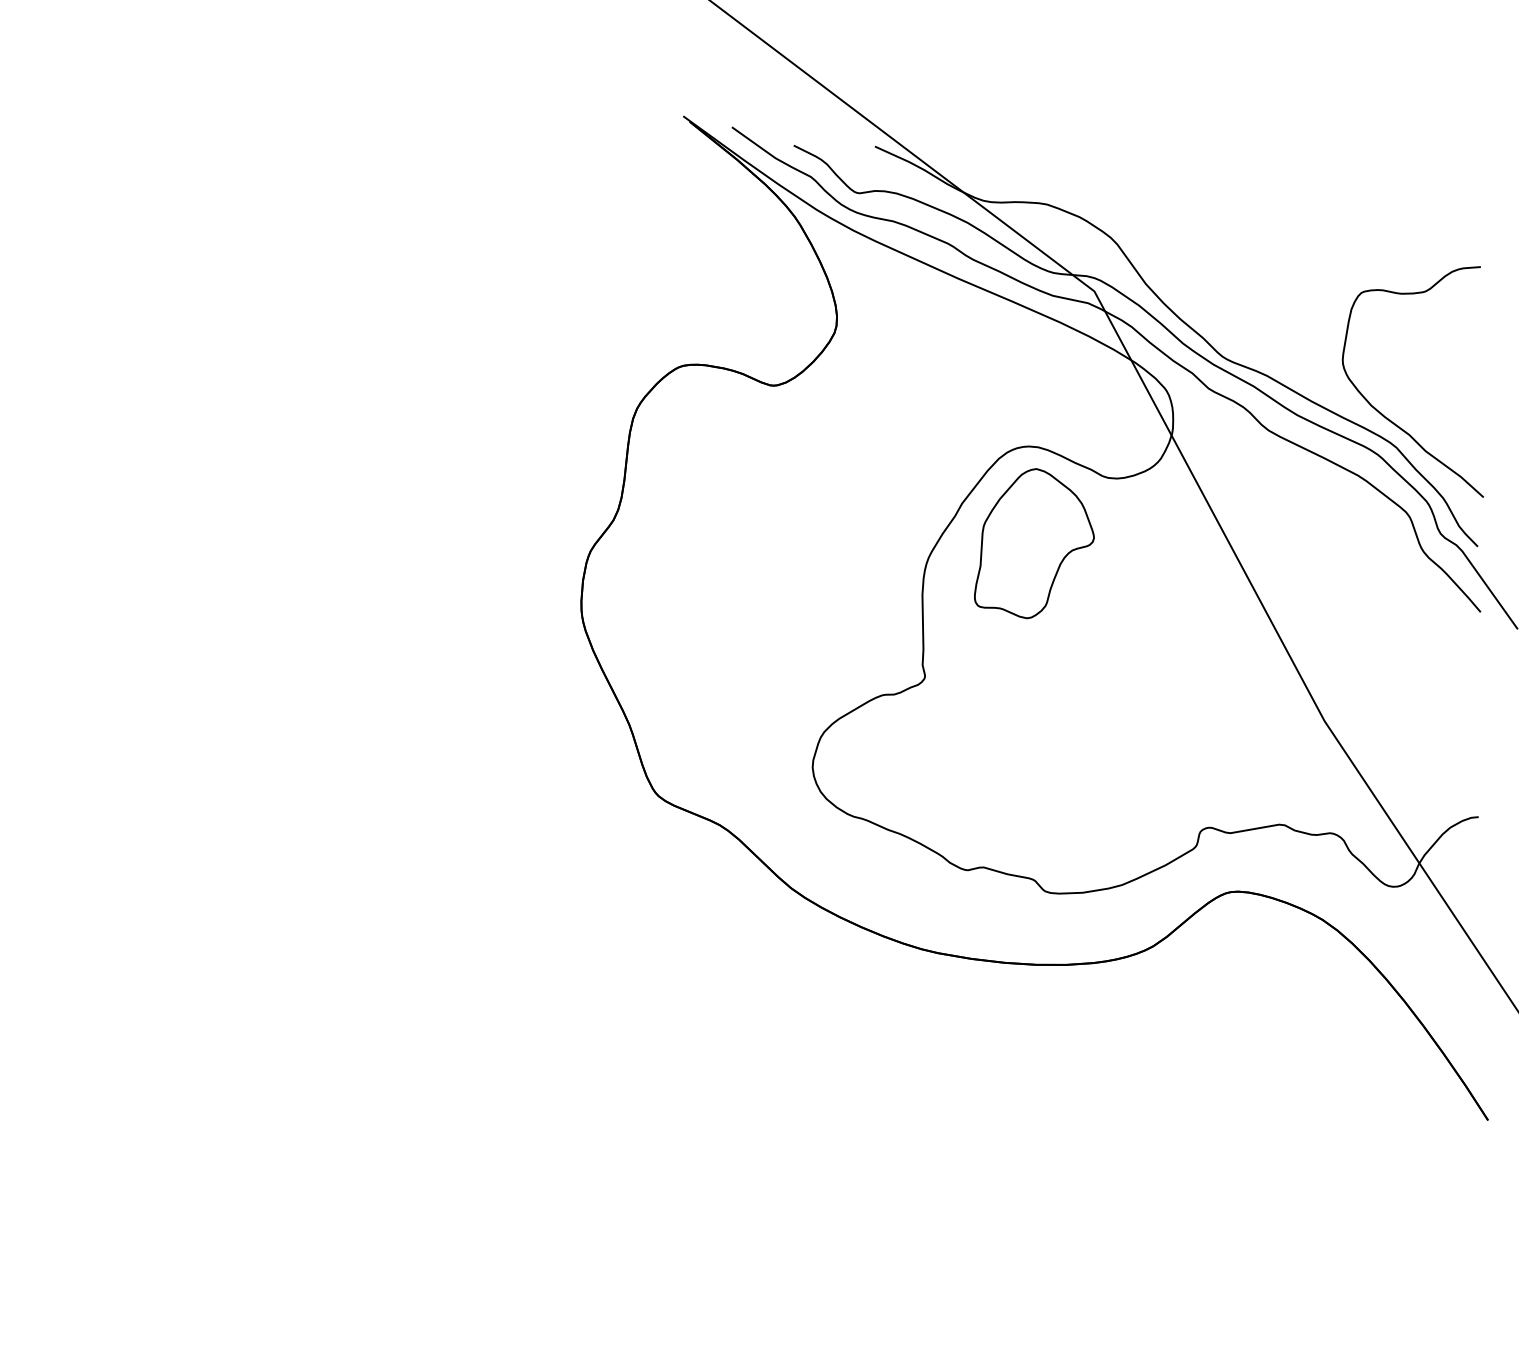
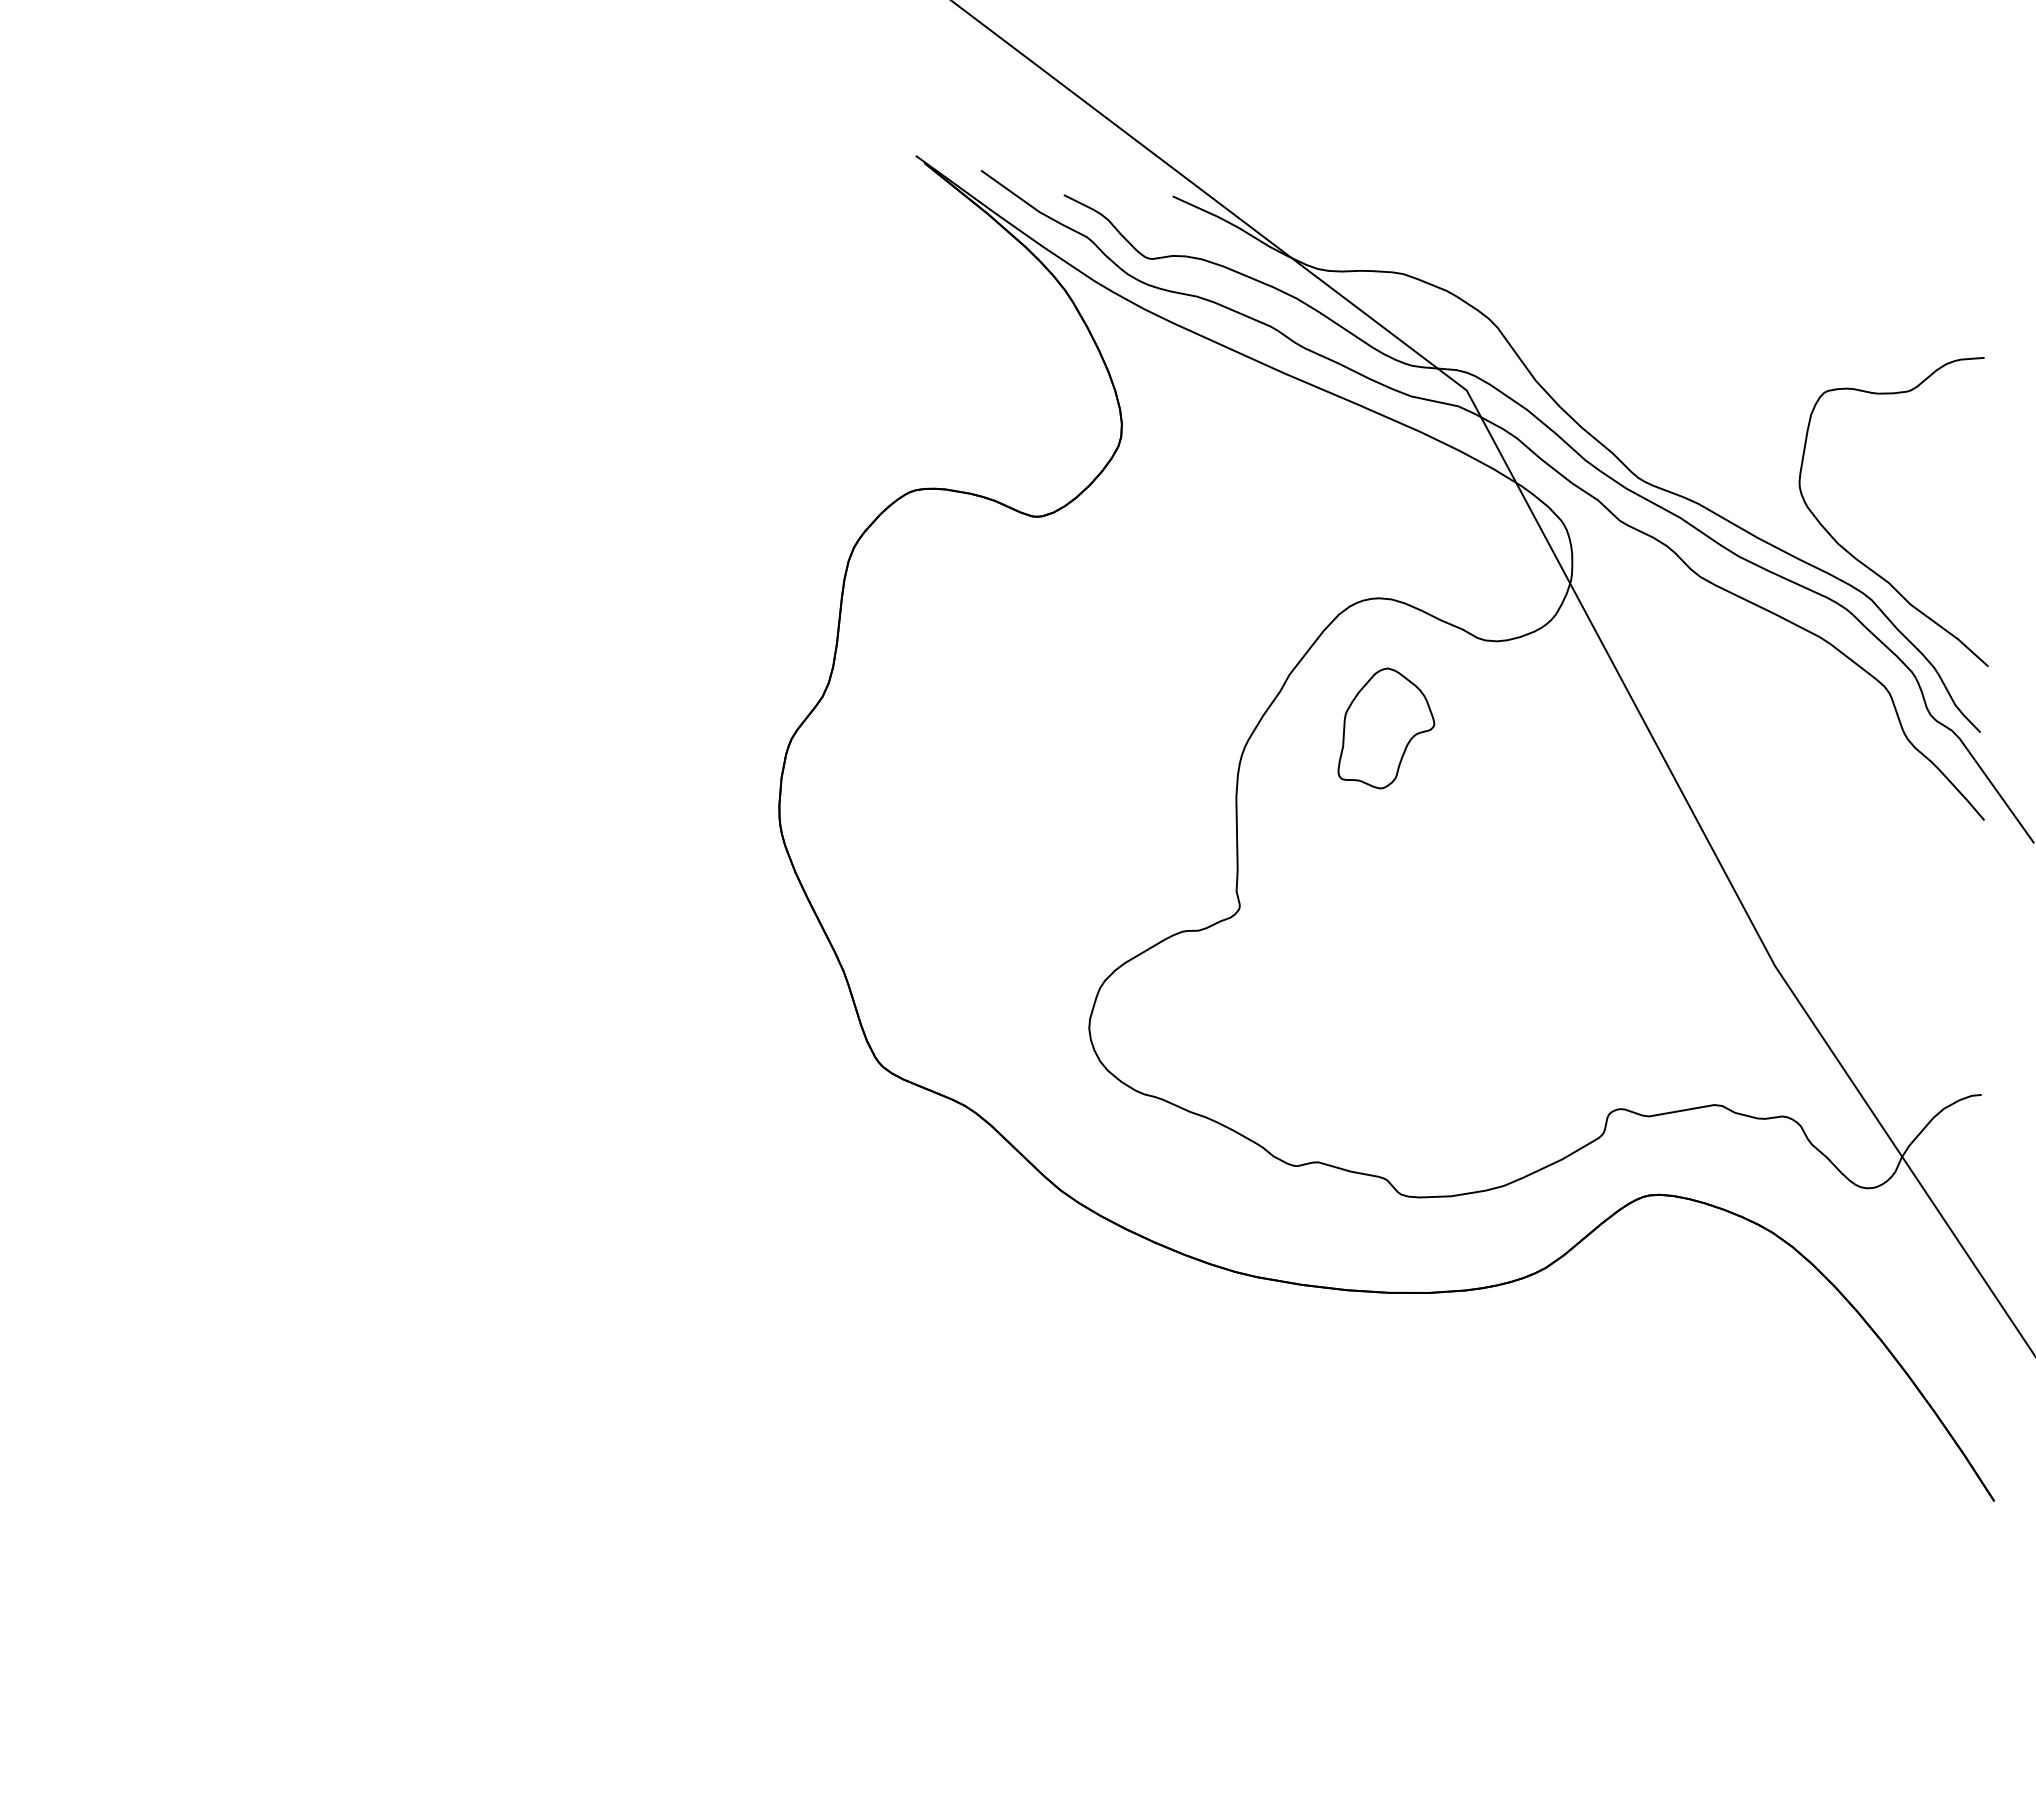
part: (1034, 543) -> (1386, 728), size x0.6

